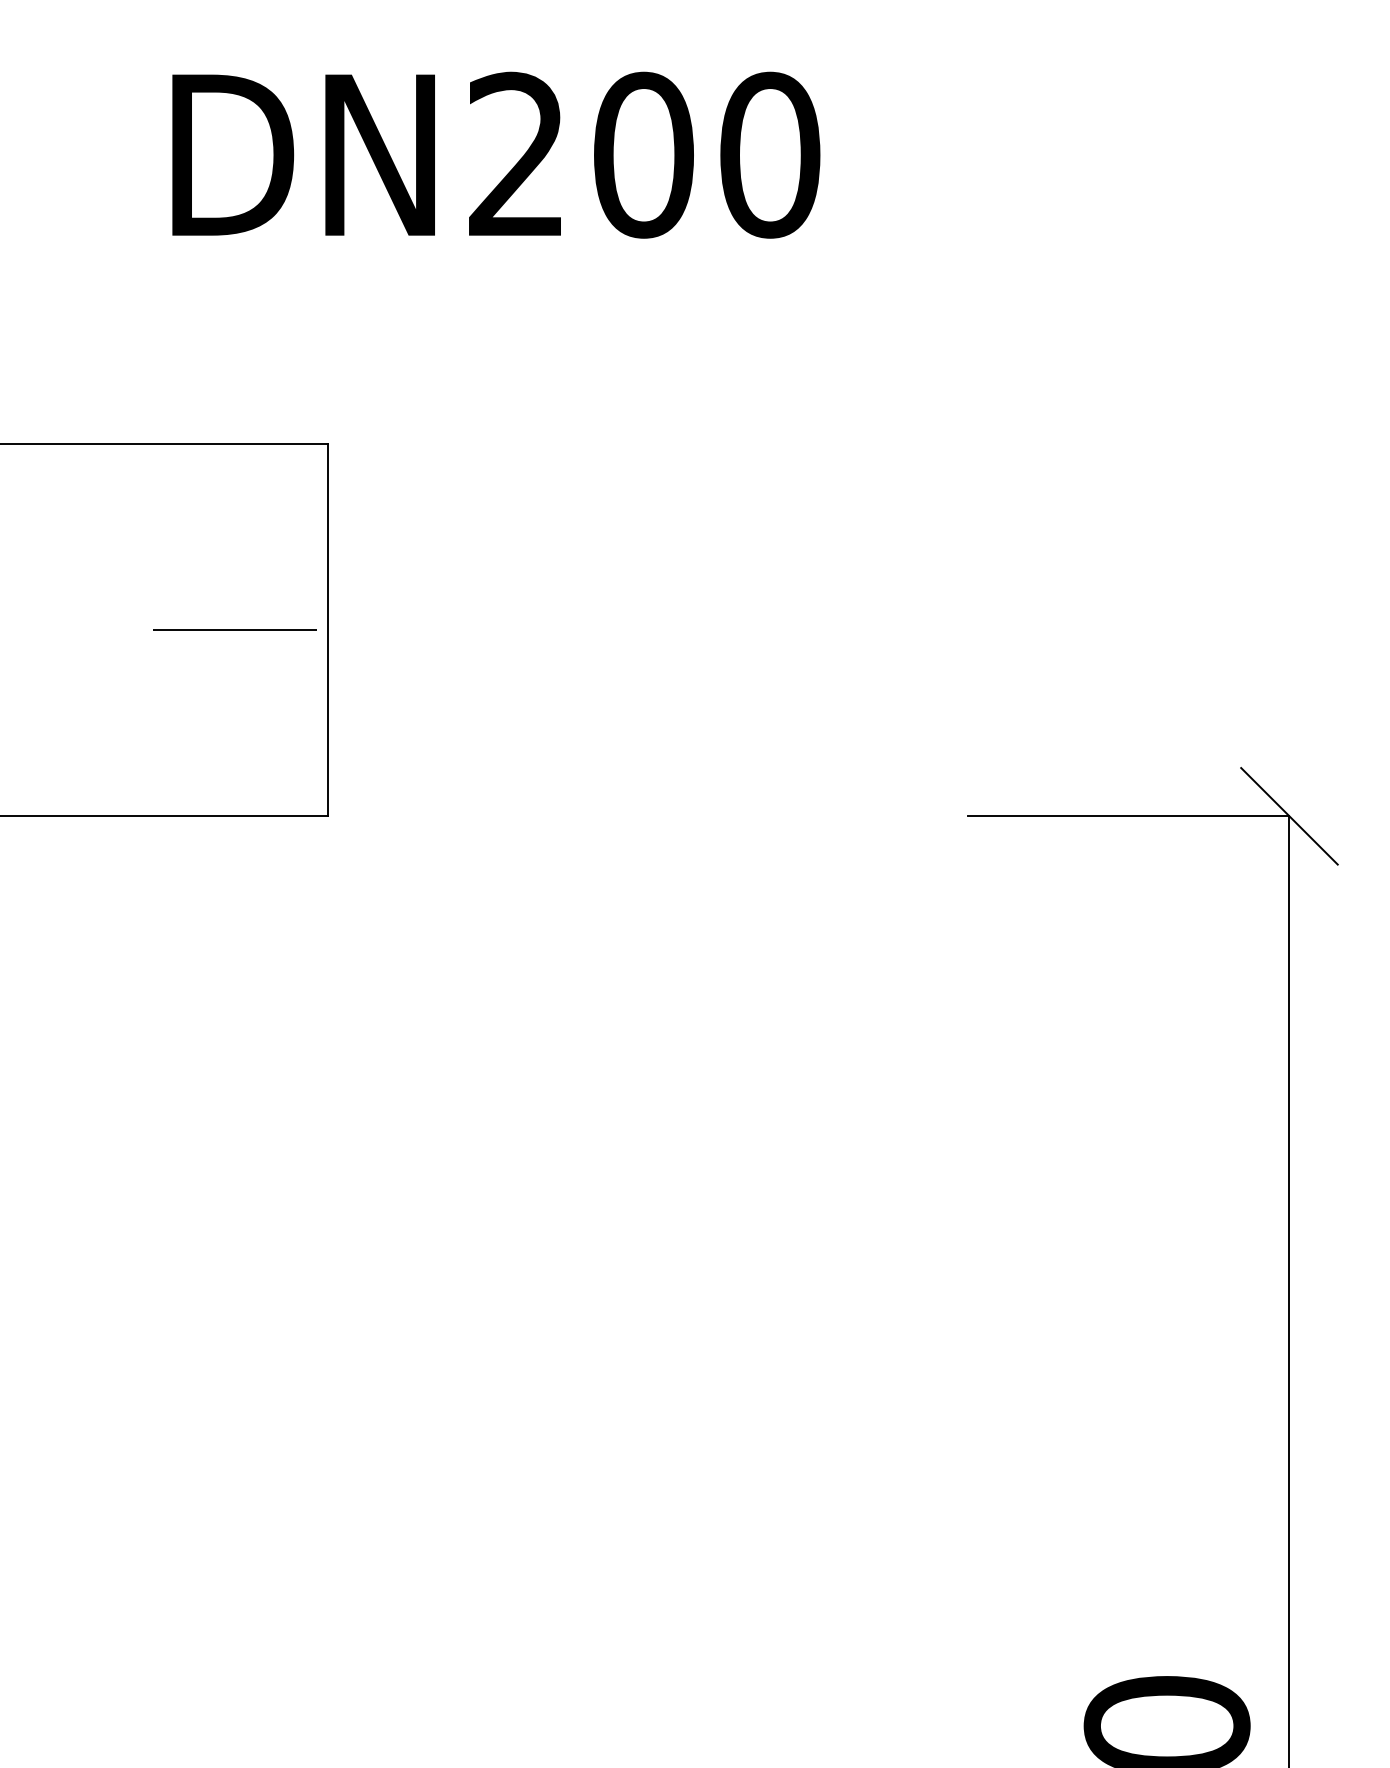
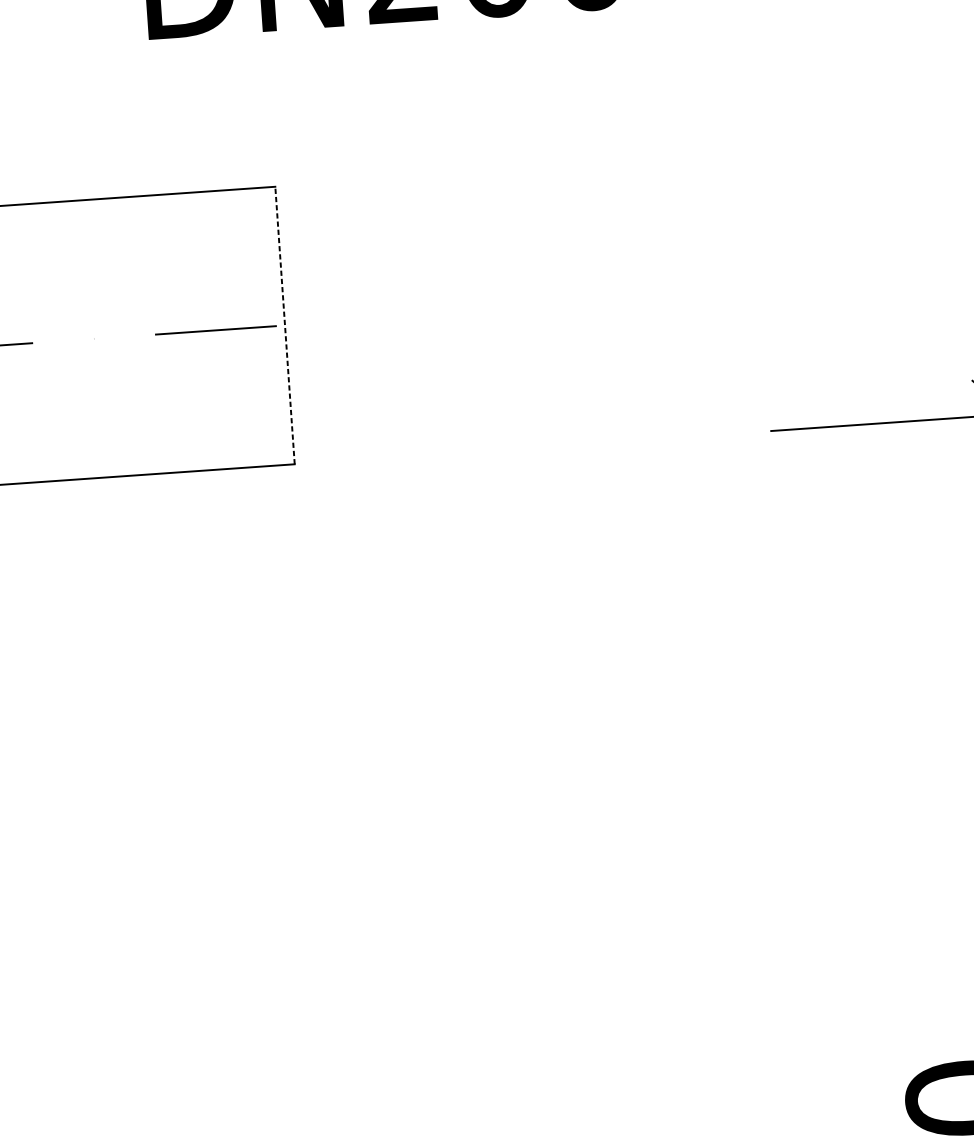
line: (327, 629) -> (284, 325), solid -> dashed

